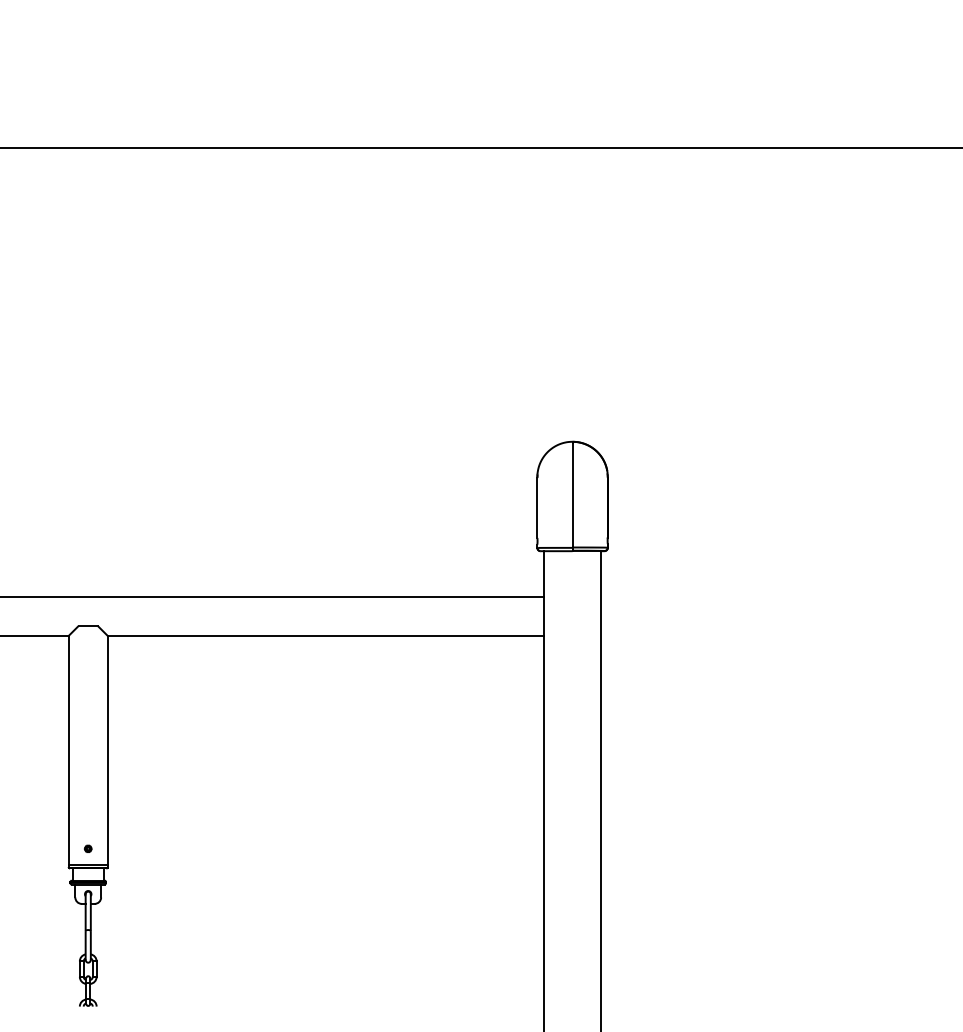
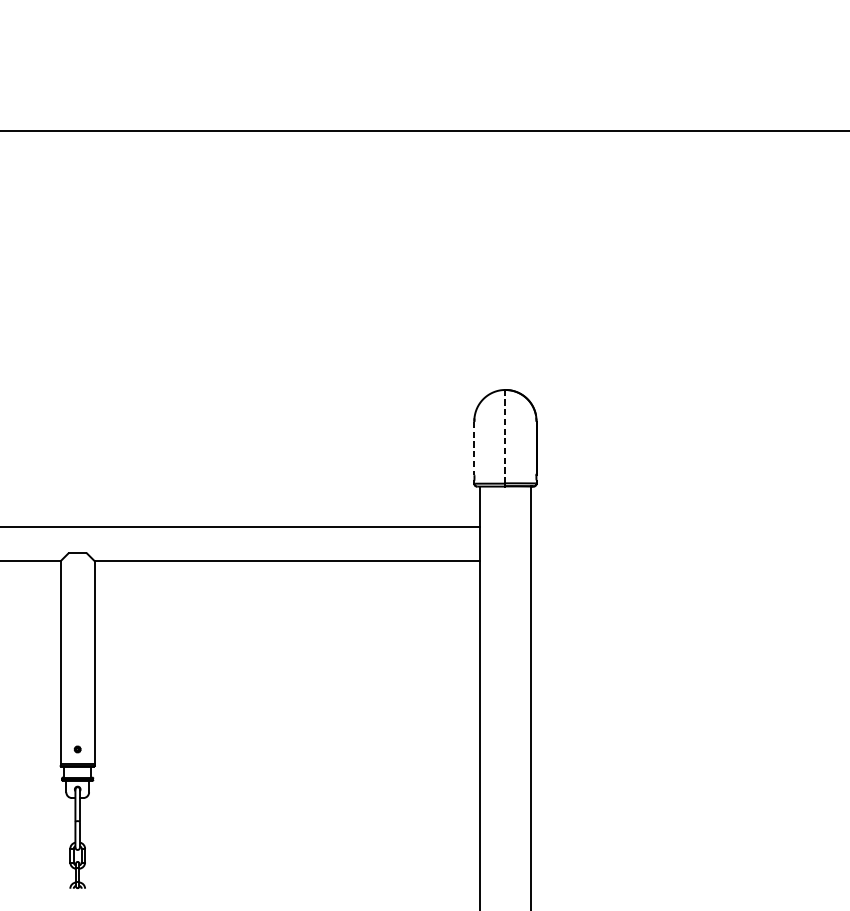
line: (572, 494) -> (505, 436), solid -> dashed
line: (537, 508) -> (474, 448), solid -> dashed

